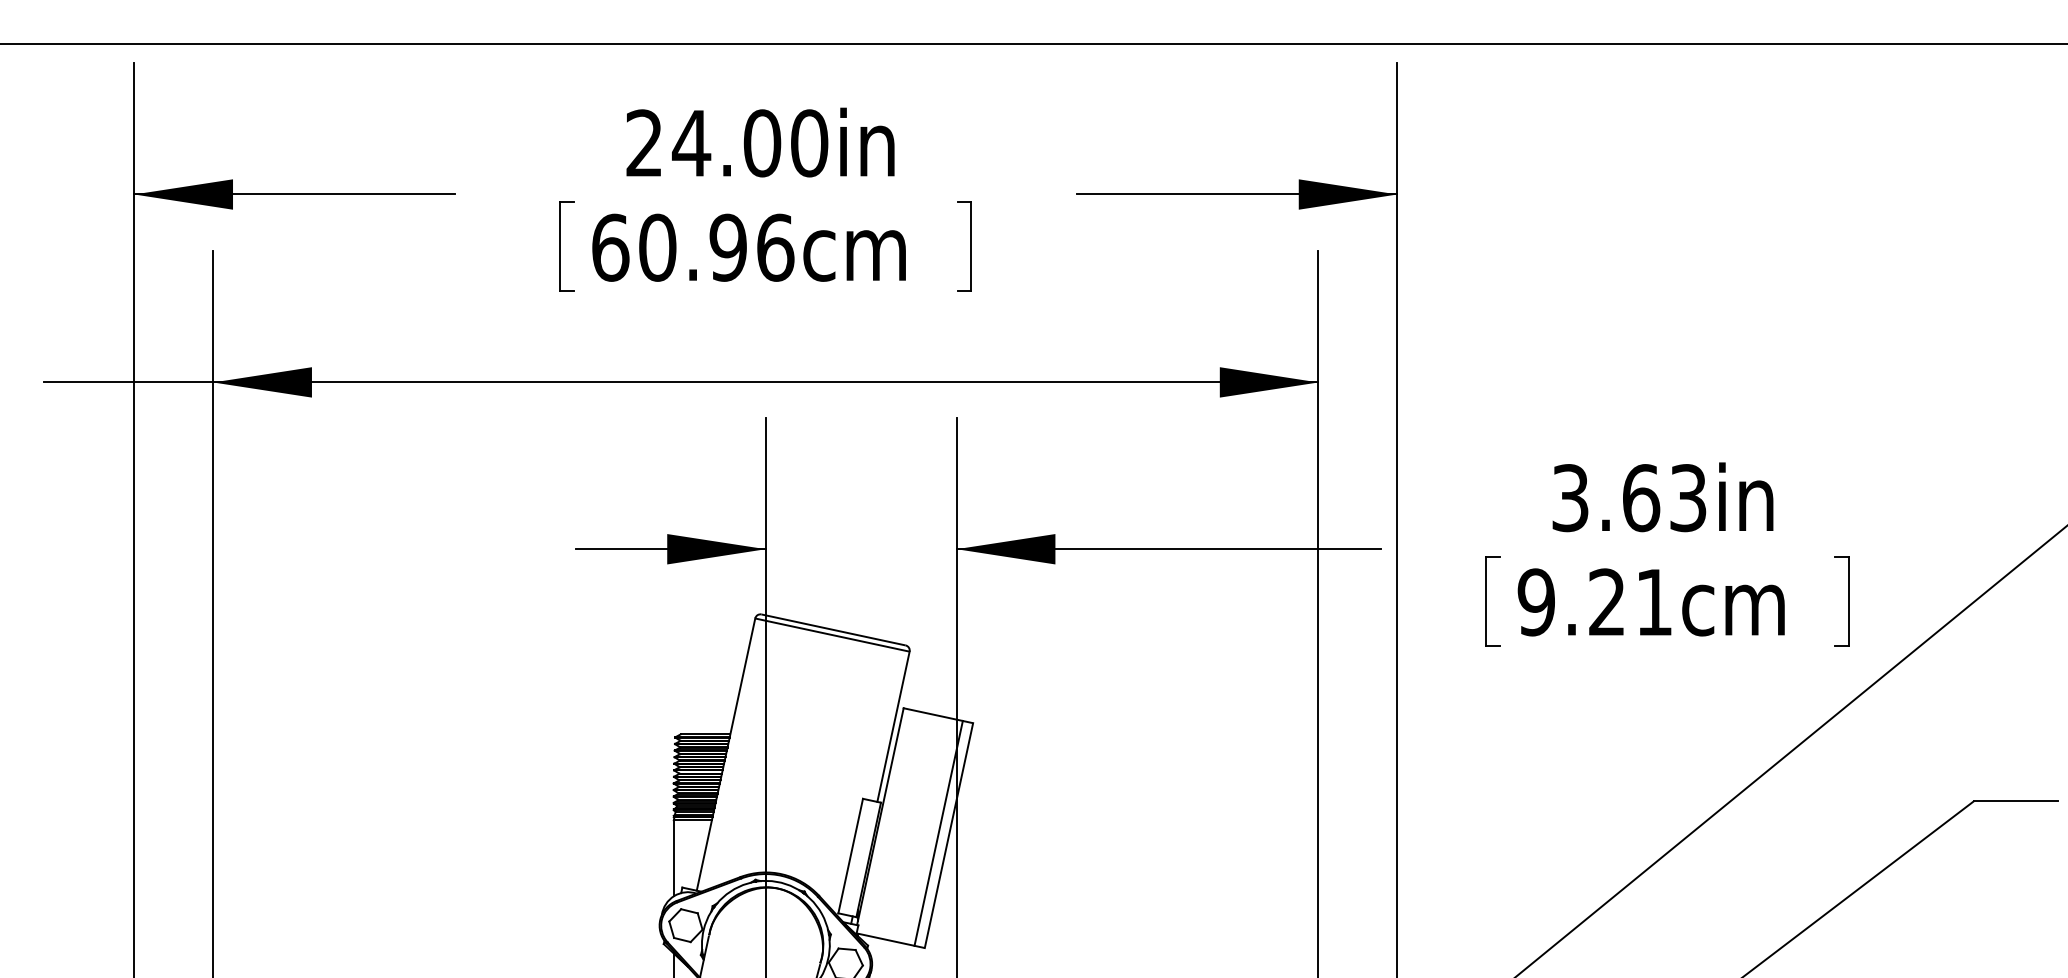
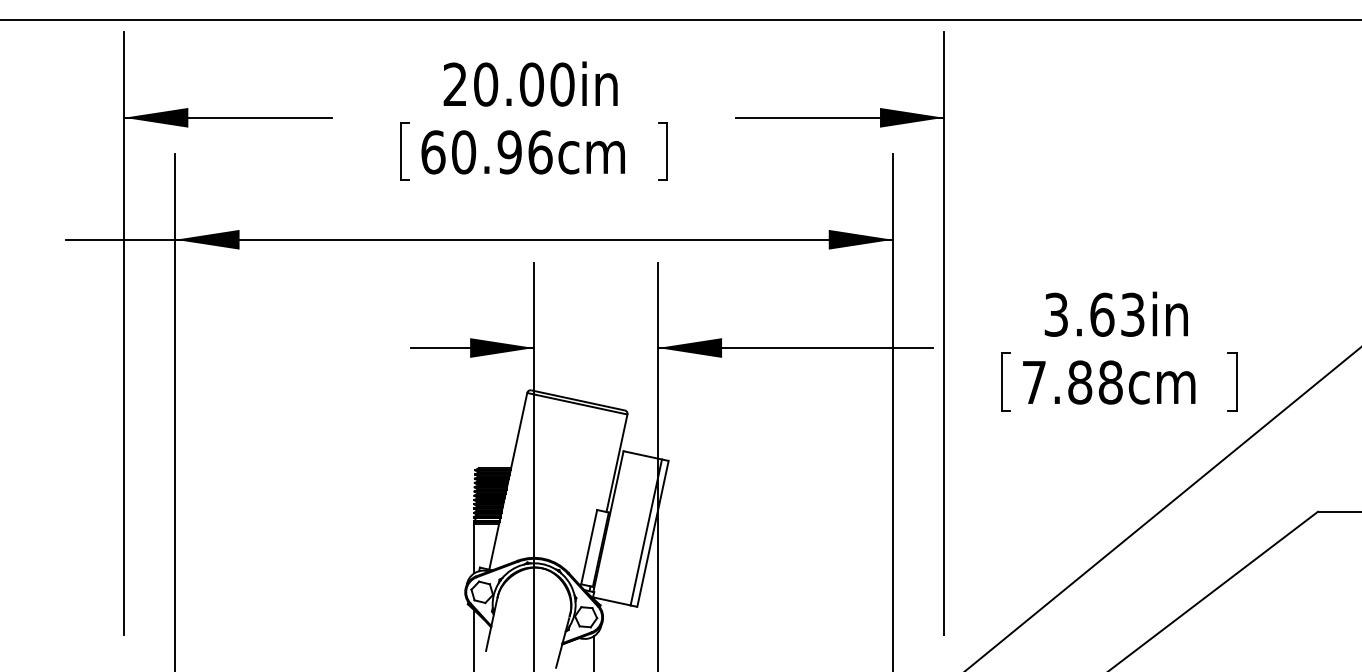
text: (690, 143) -> (485, 84), 24.00in -> 20.00in
text: (1595, 602) -> (1072, 382), 9.21cm -> 7.88cm

